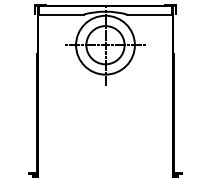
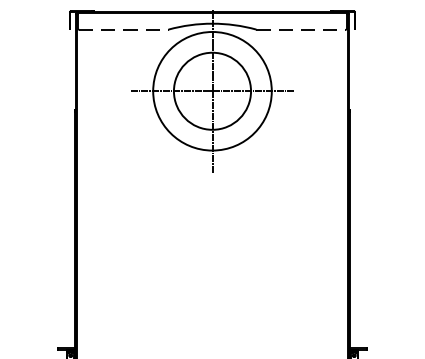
line: (61, 14) -> (123, 29), solid -> dashed
line: (150, 14) -> (303, 29), solid -> dashed

